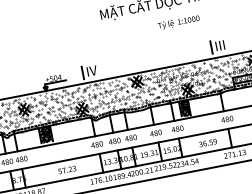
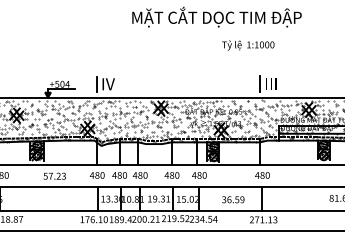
text: (179, 22) -> (248, 45), moved
text: (66, 169) -> (54, 175), moved

